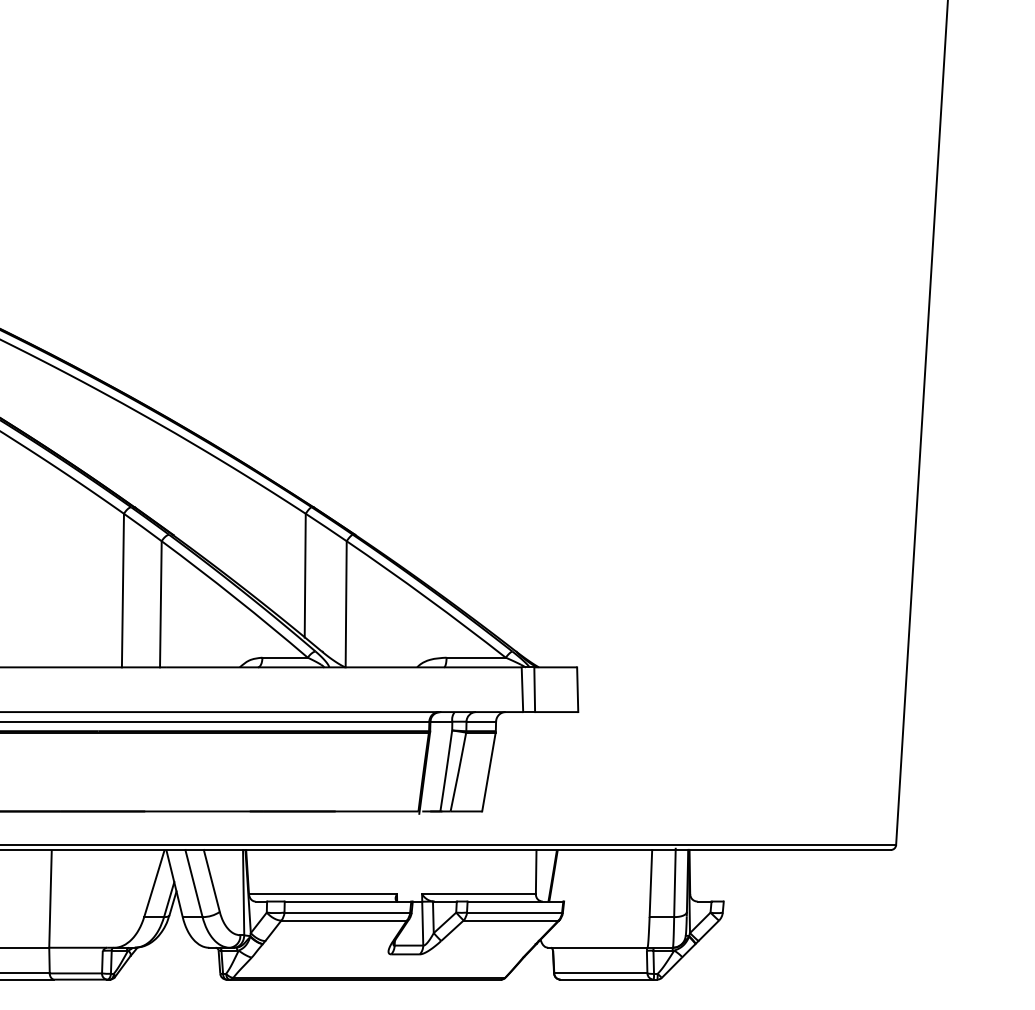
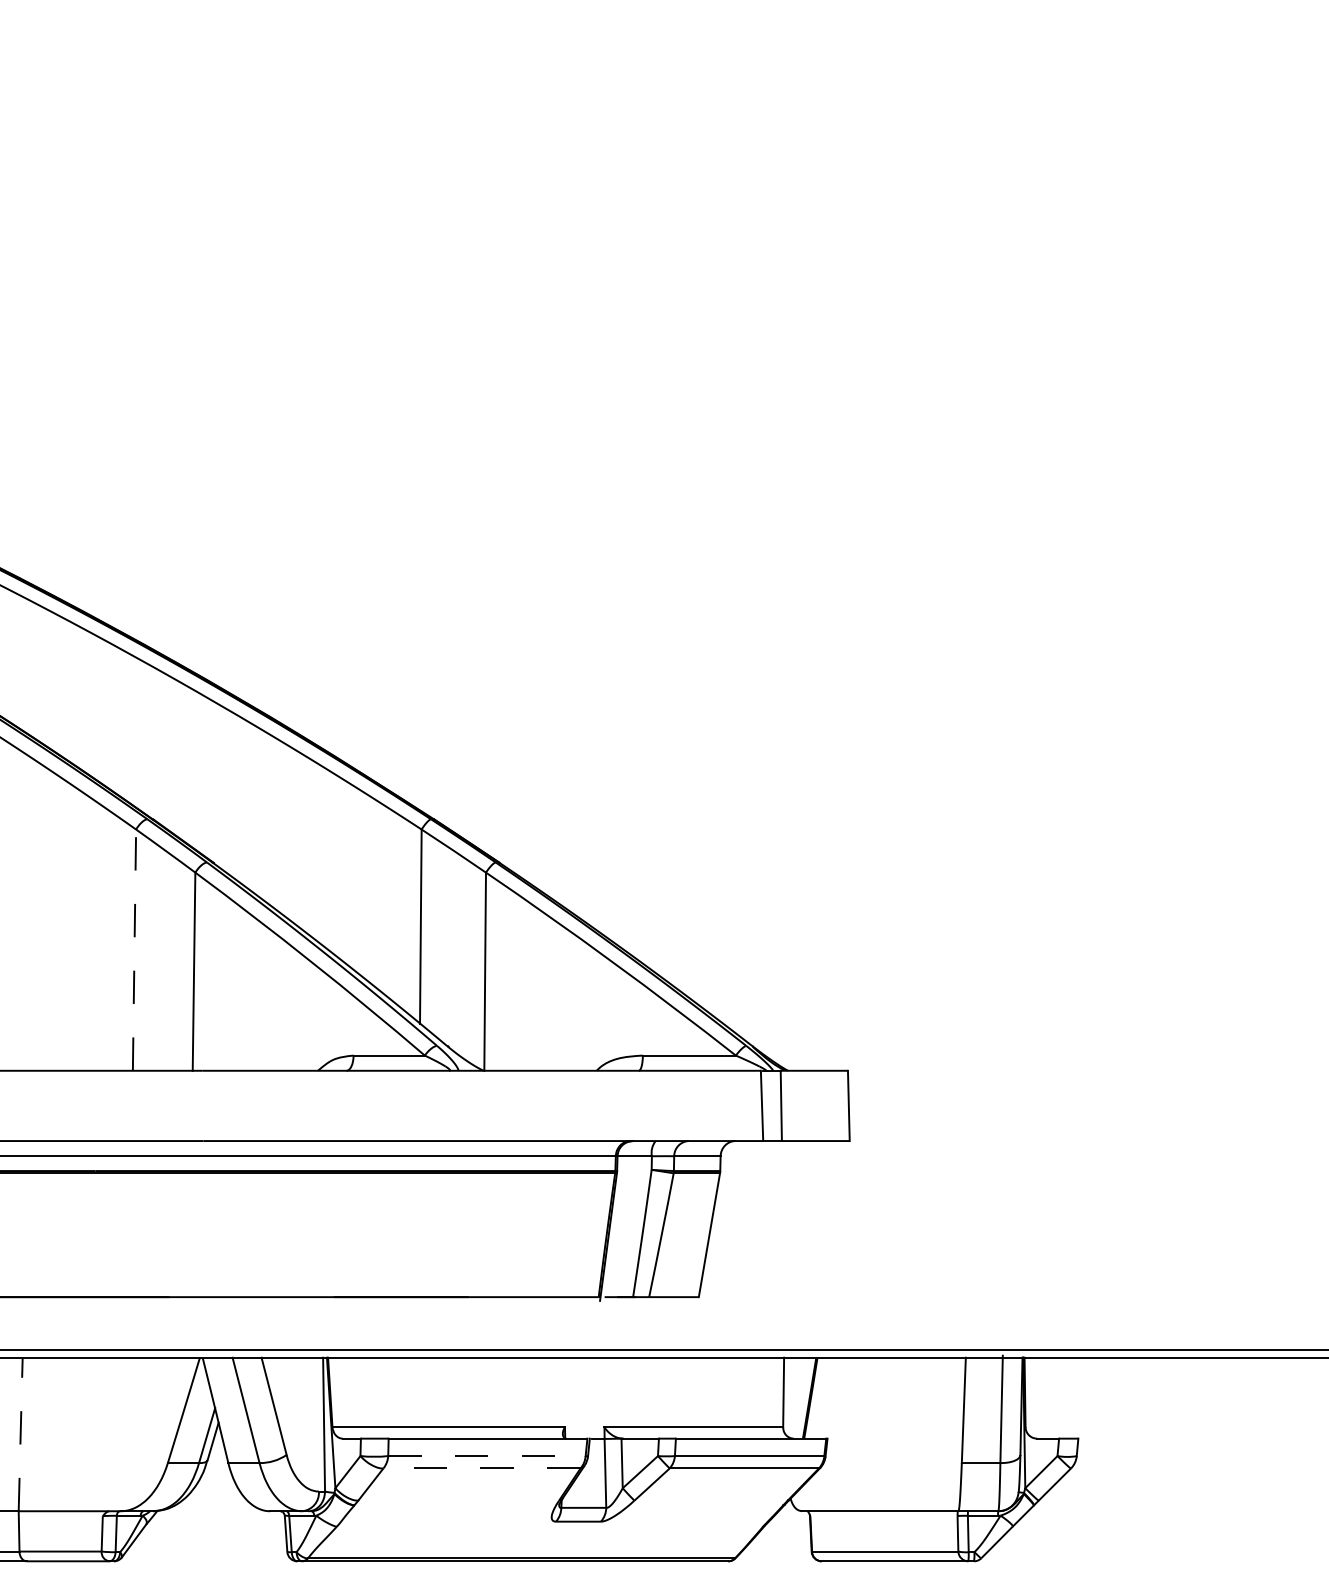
line: (122, 590) -> (133, 950), solid -> dashed
line: (50, 898) -> (20, 1433), solid -> dashed
line: (347, 912) -> (487, 1455), solid -> dashed
line: (344, 920) -> (482, 1468), solid -> dashed

